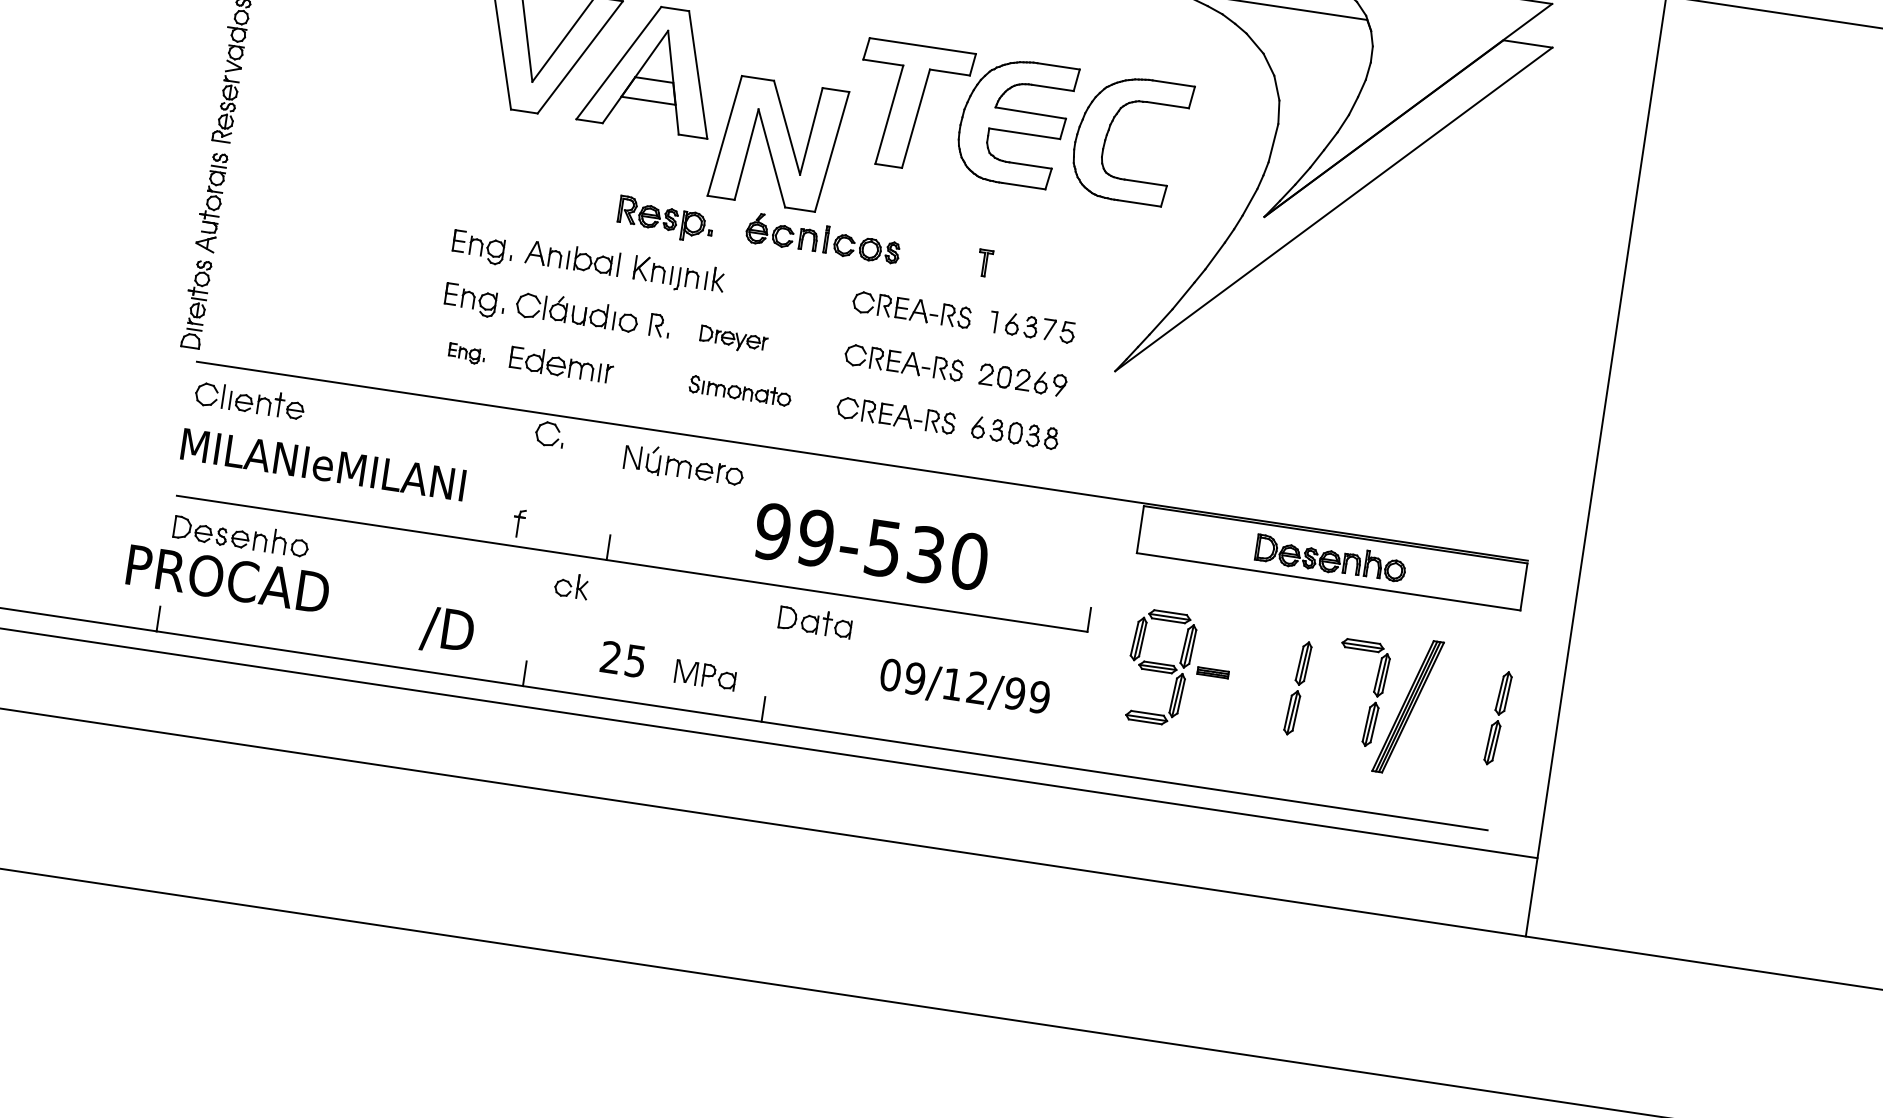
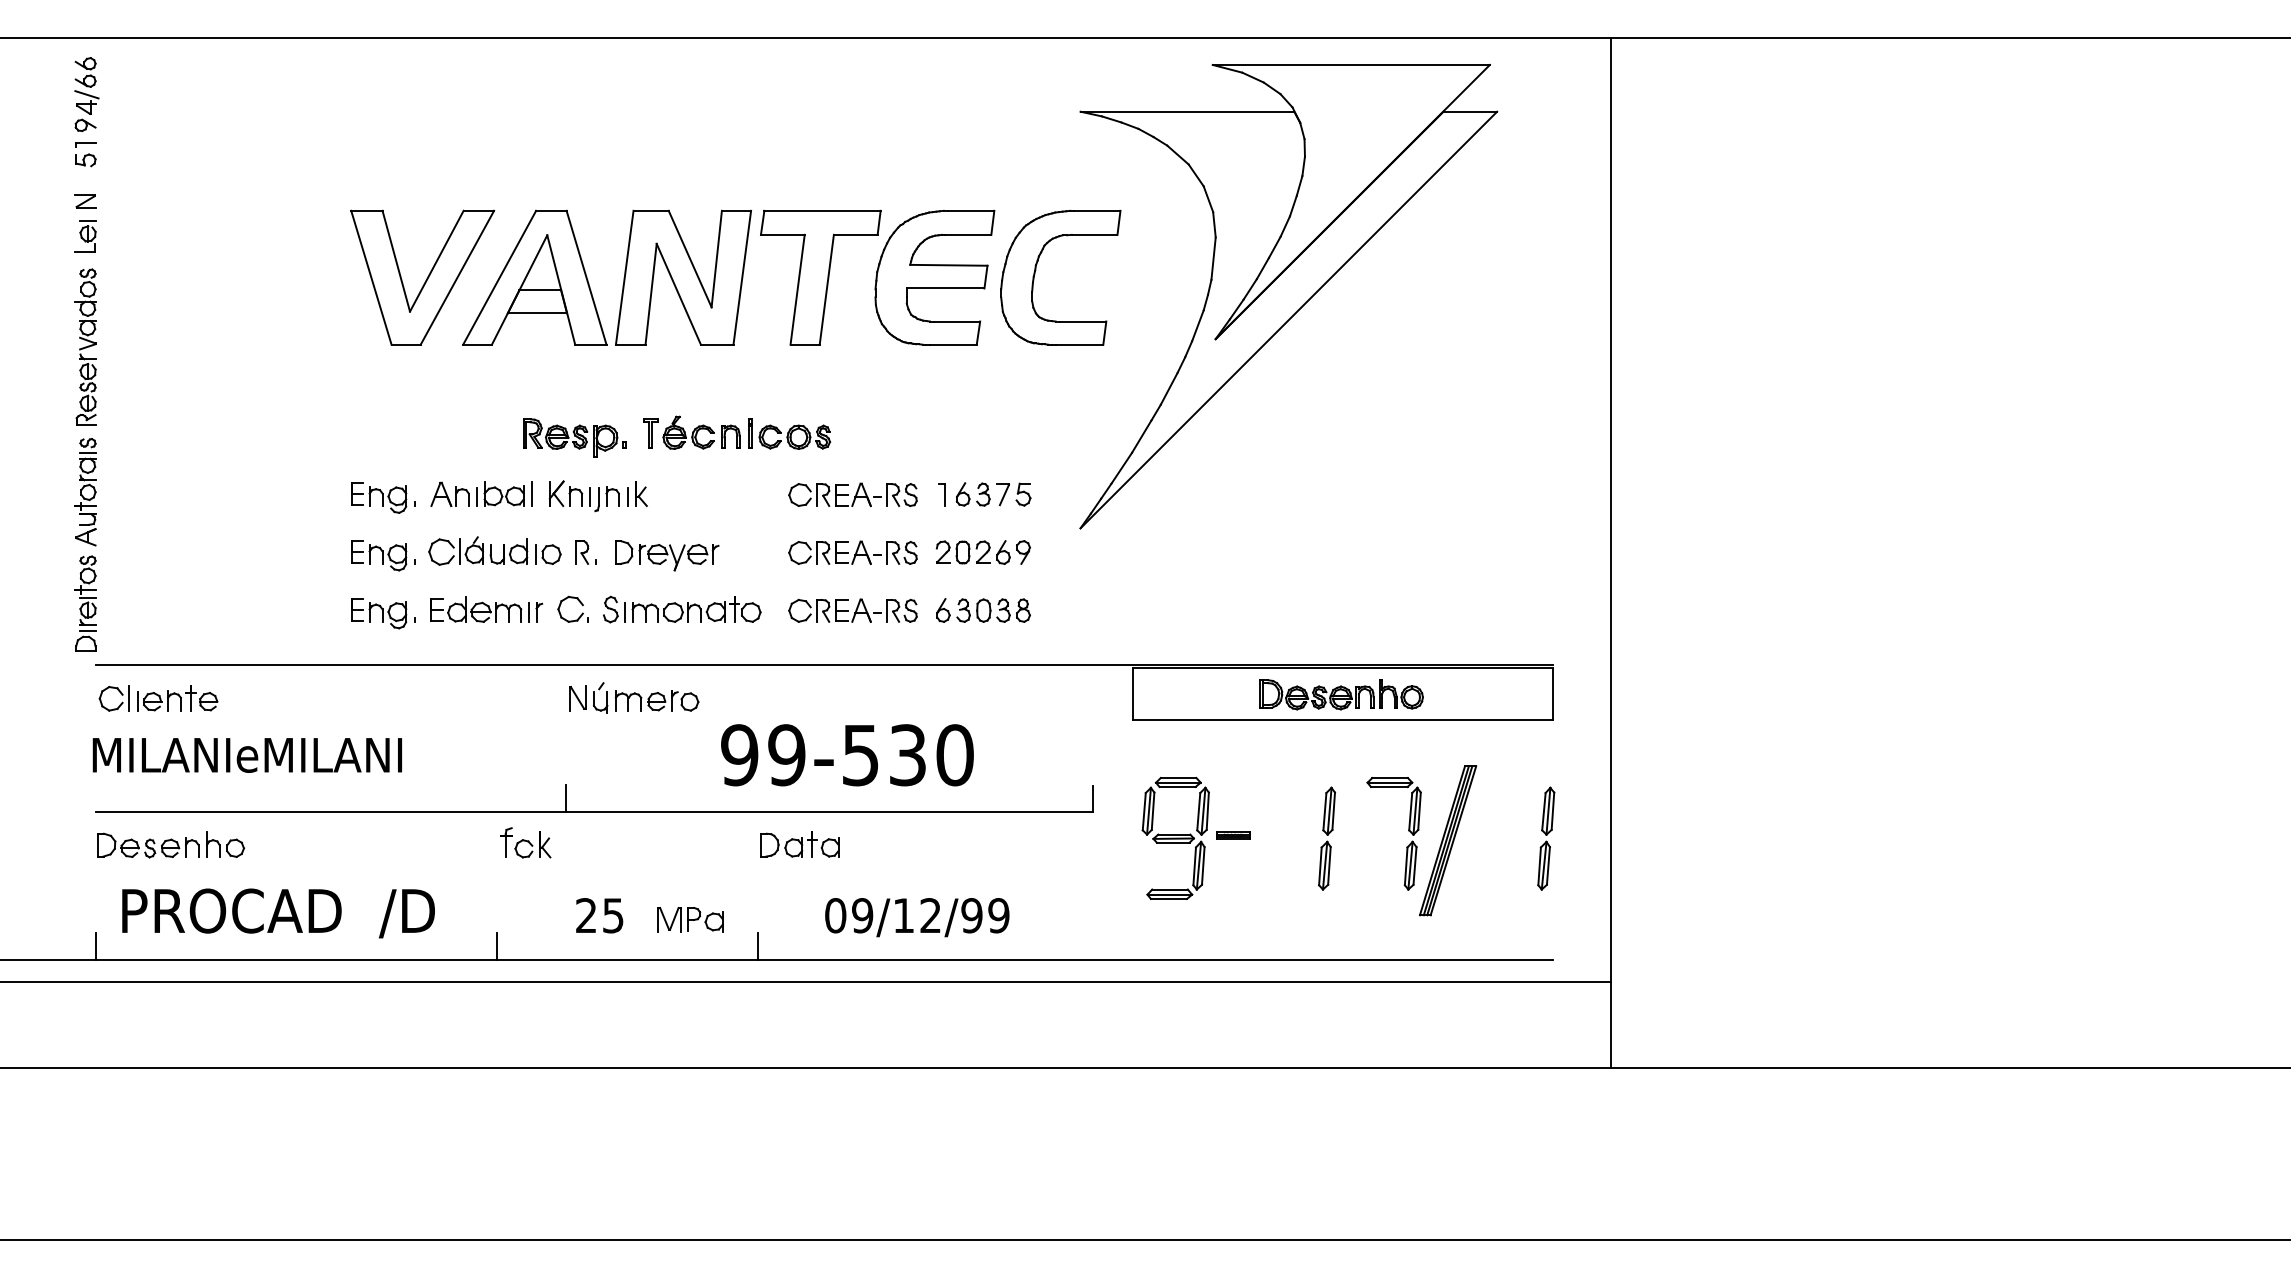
part: (778, 143) -> (683, 277), moved
part: (984, 263) -> (650, 433), moved
part: (734, 339) -> (667, 555), size x1.43
part: (466, 353) -> (383, 613), size x1.67
part: (740, 391) -> (682, 609), size x1.43
part: (555, 427) -> (578, 601), moved
part: (519, 523) -> (506, 842), moved
text: (227, 578) -> (231, 910), moved
text: (965, 687) -> (917, 917), moved

